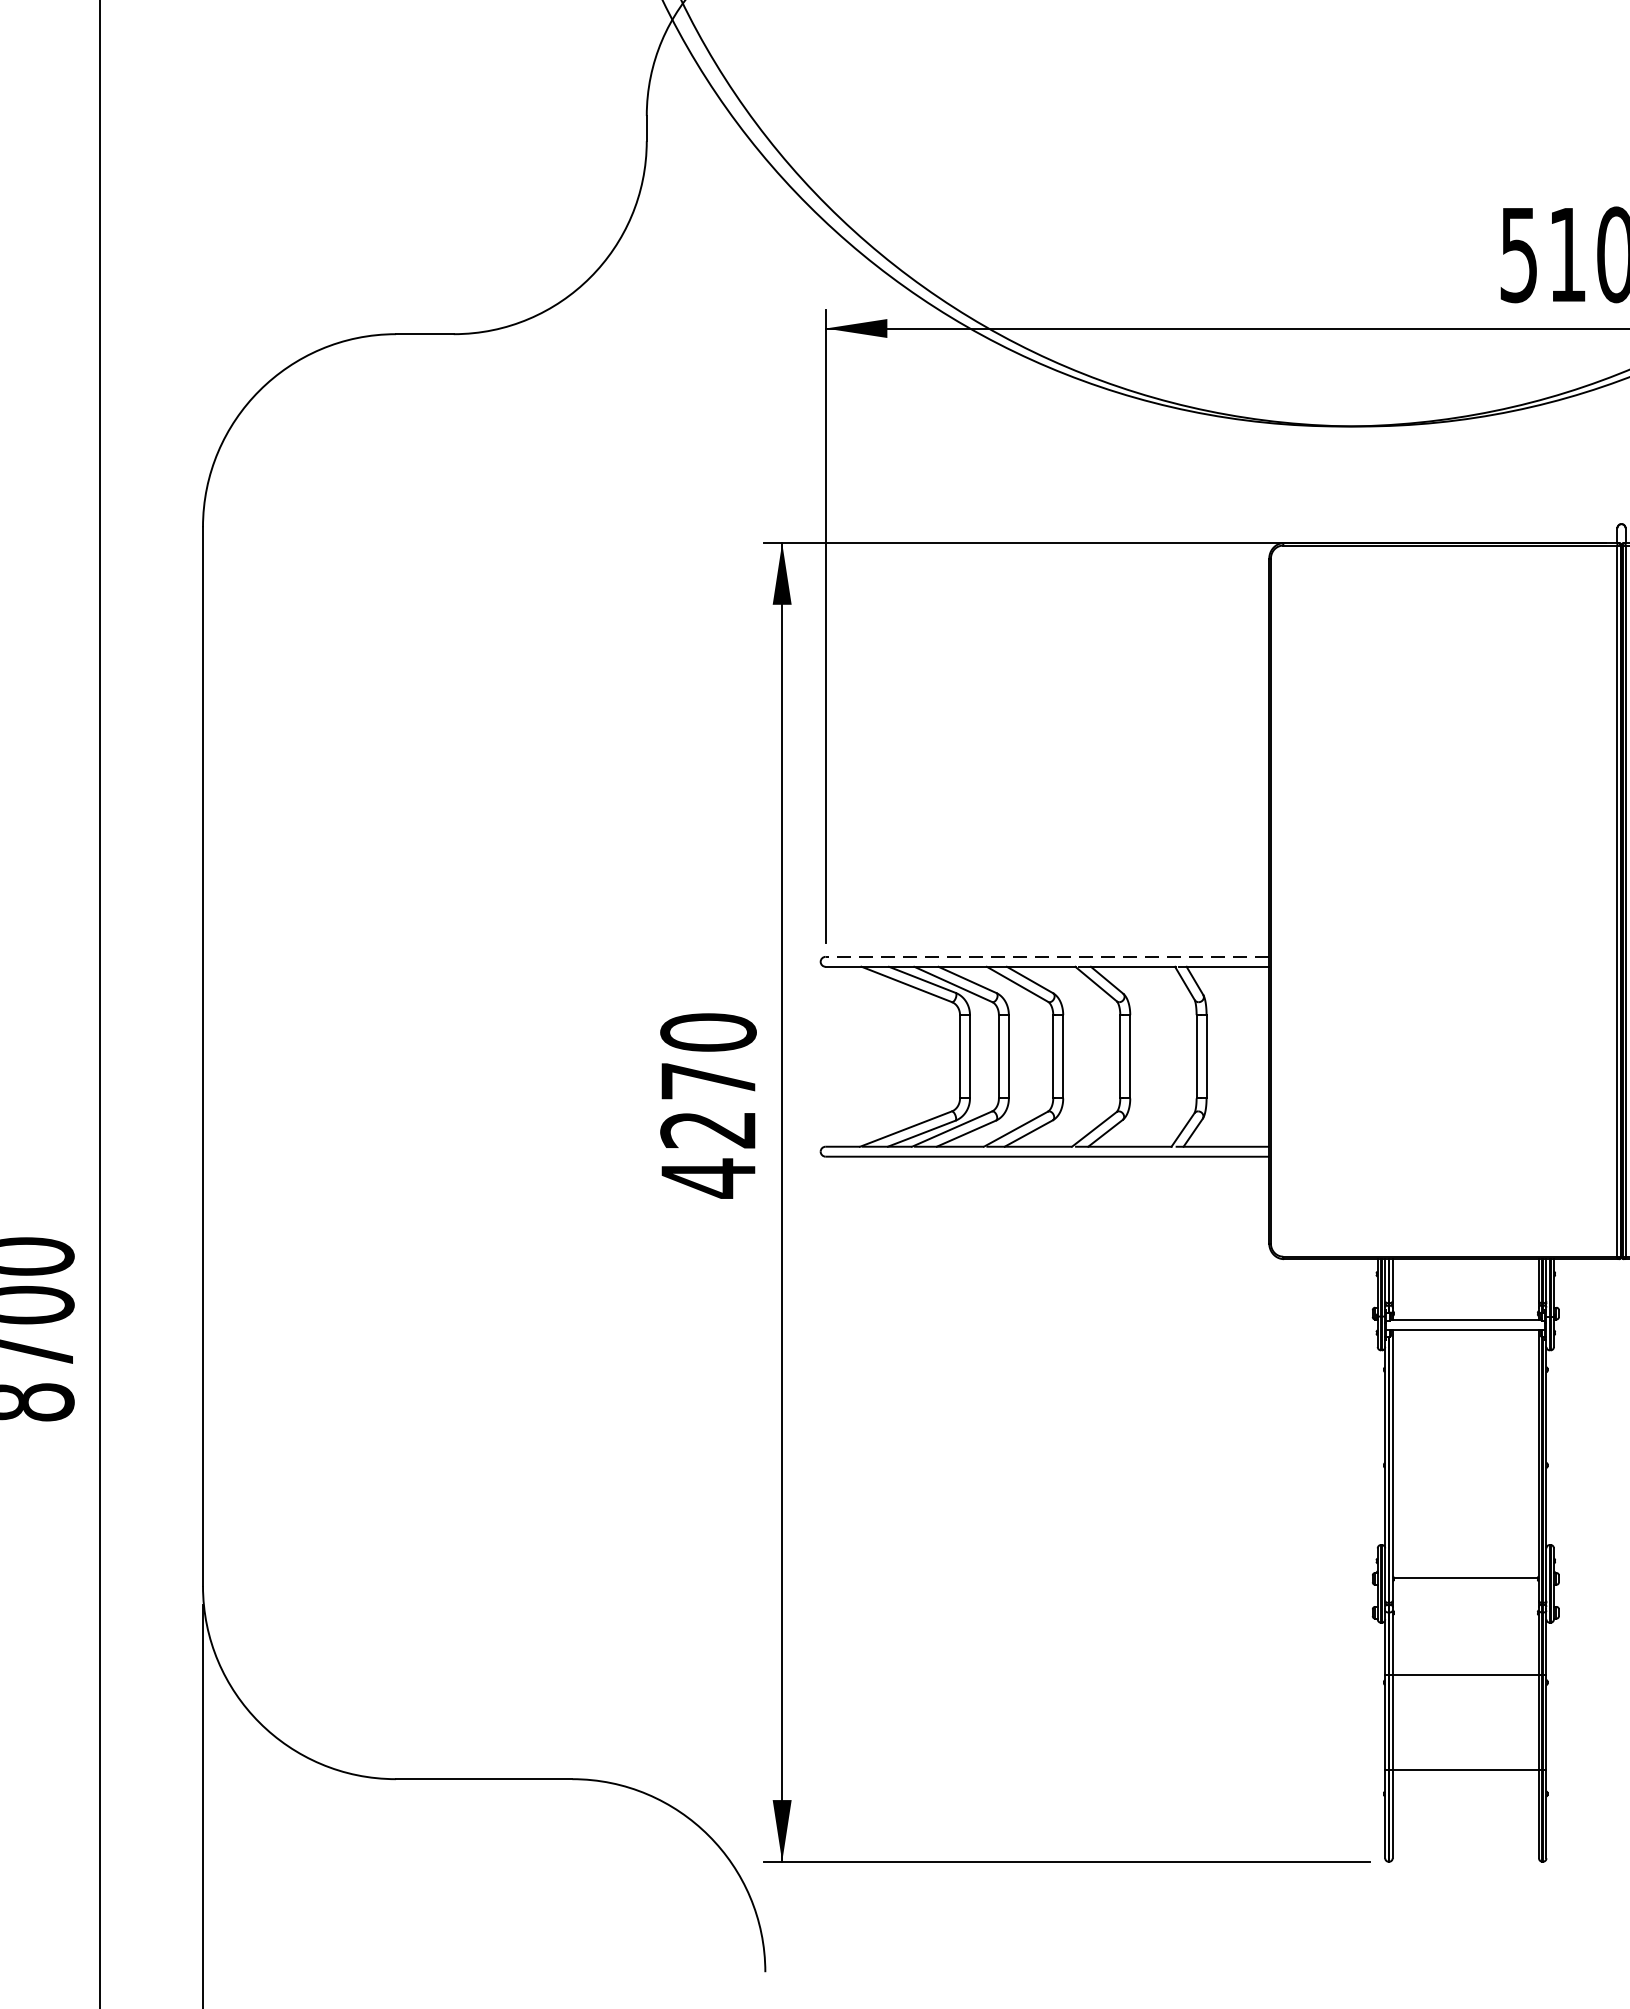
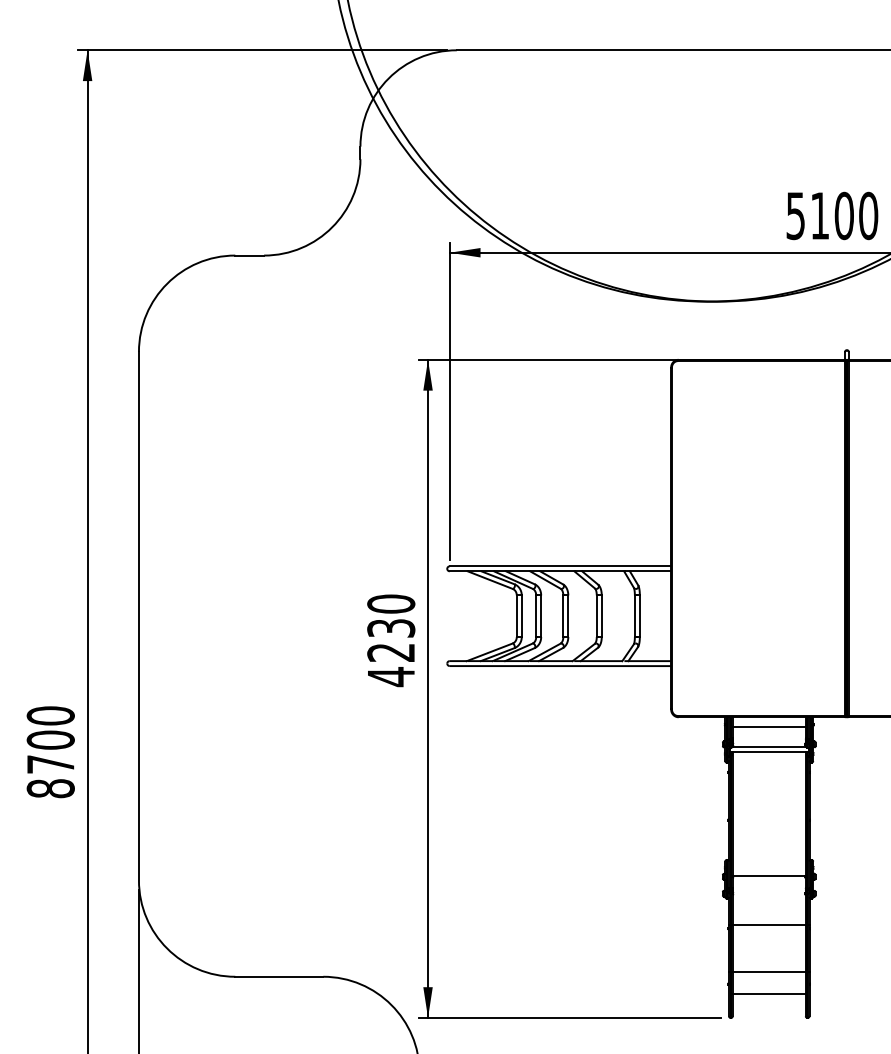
line: (1047, 957) -> (560, 566), dashed -> solid
text: (708, 1081) -> (391, 628), 4270 -> 4230
line: (1464, 1279) -> (768, 727), added
line: (1464, 1812) -> (768, 993), added

